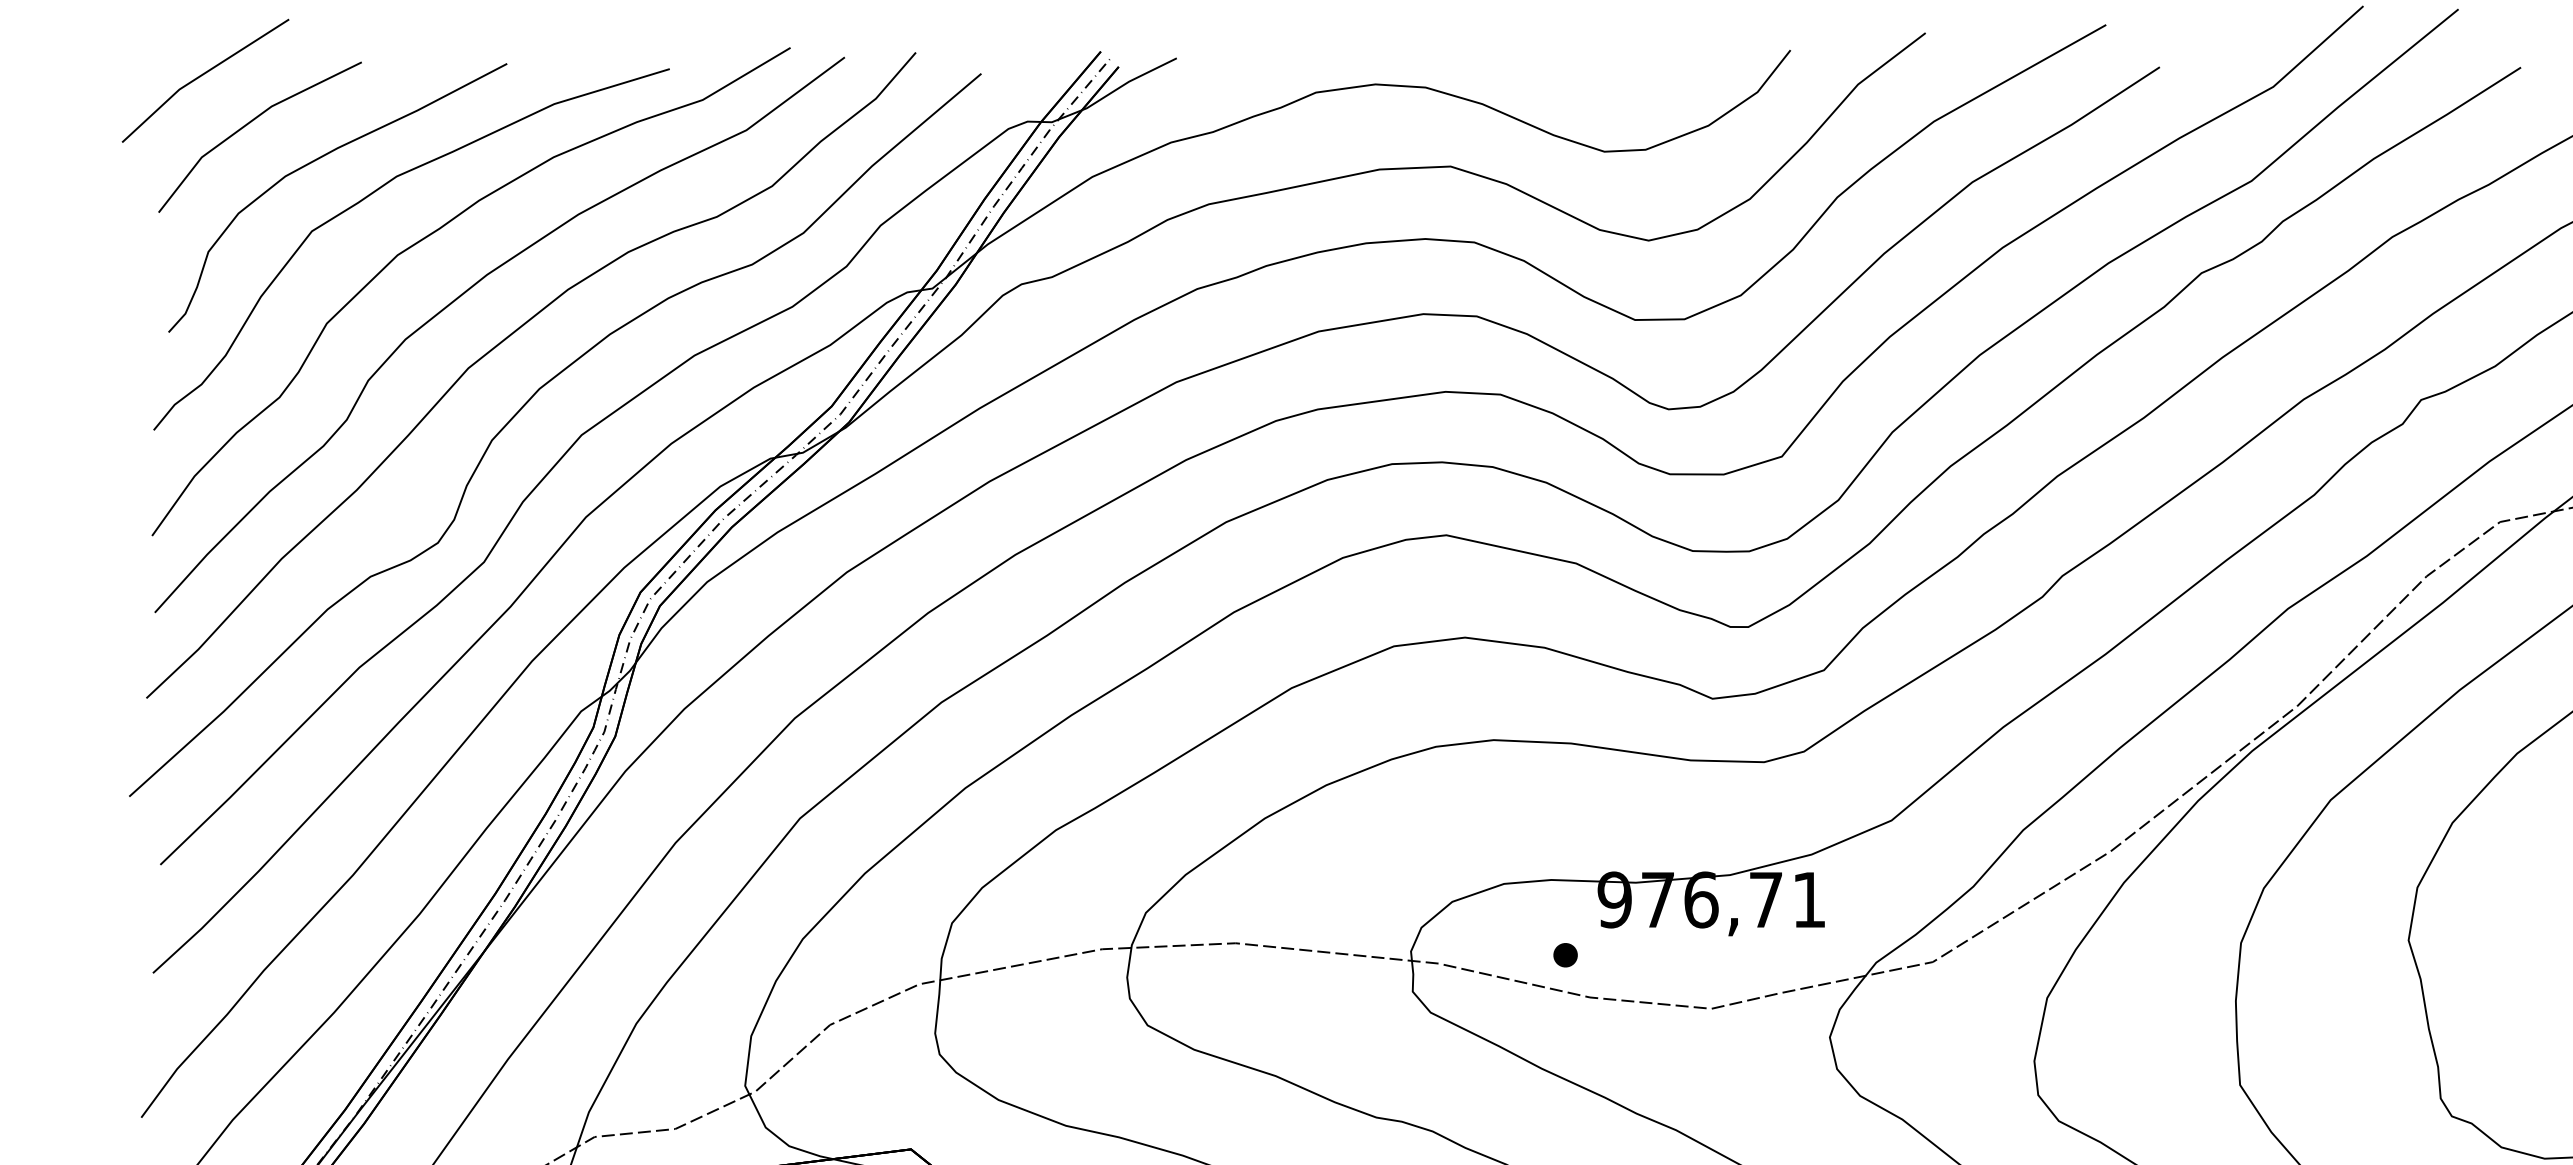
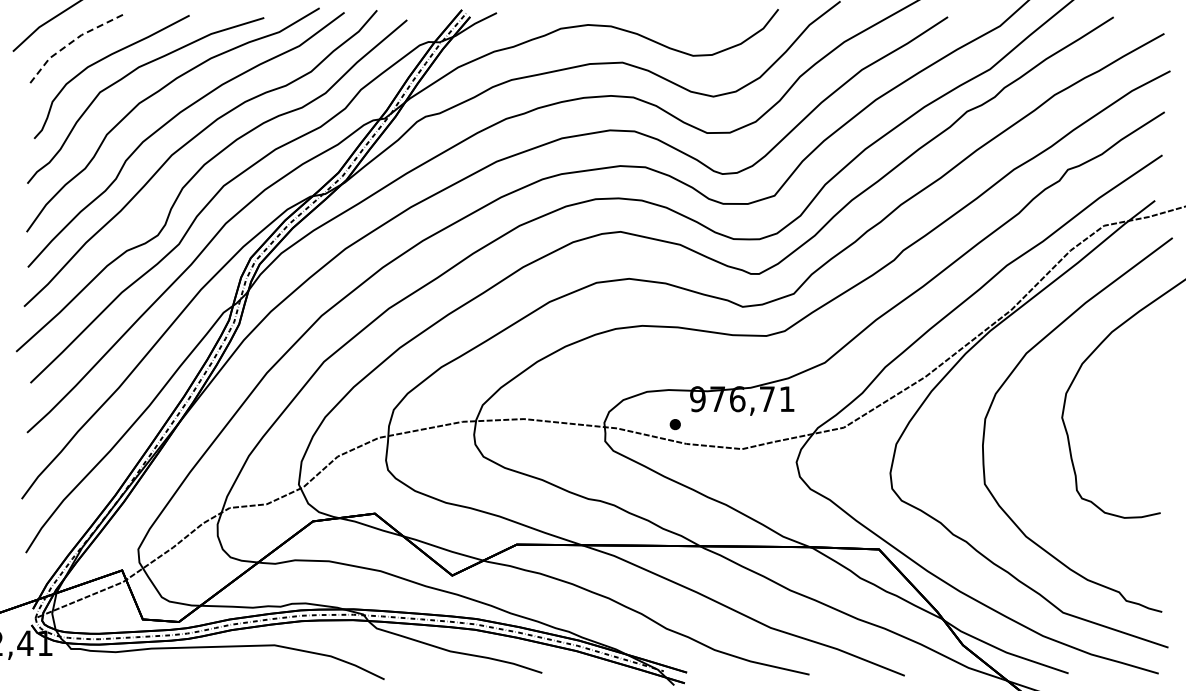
line: (249, 122) -> (71, 42), solid -> dashed

